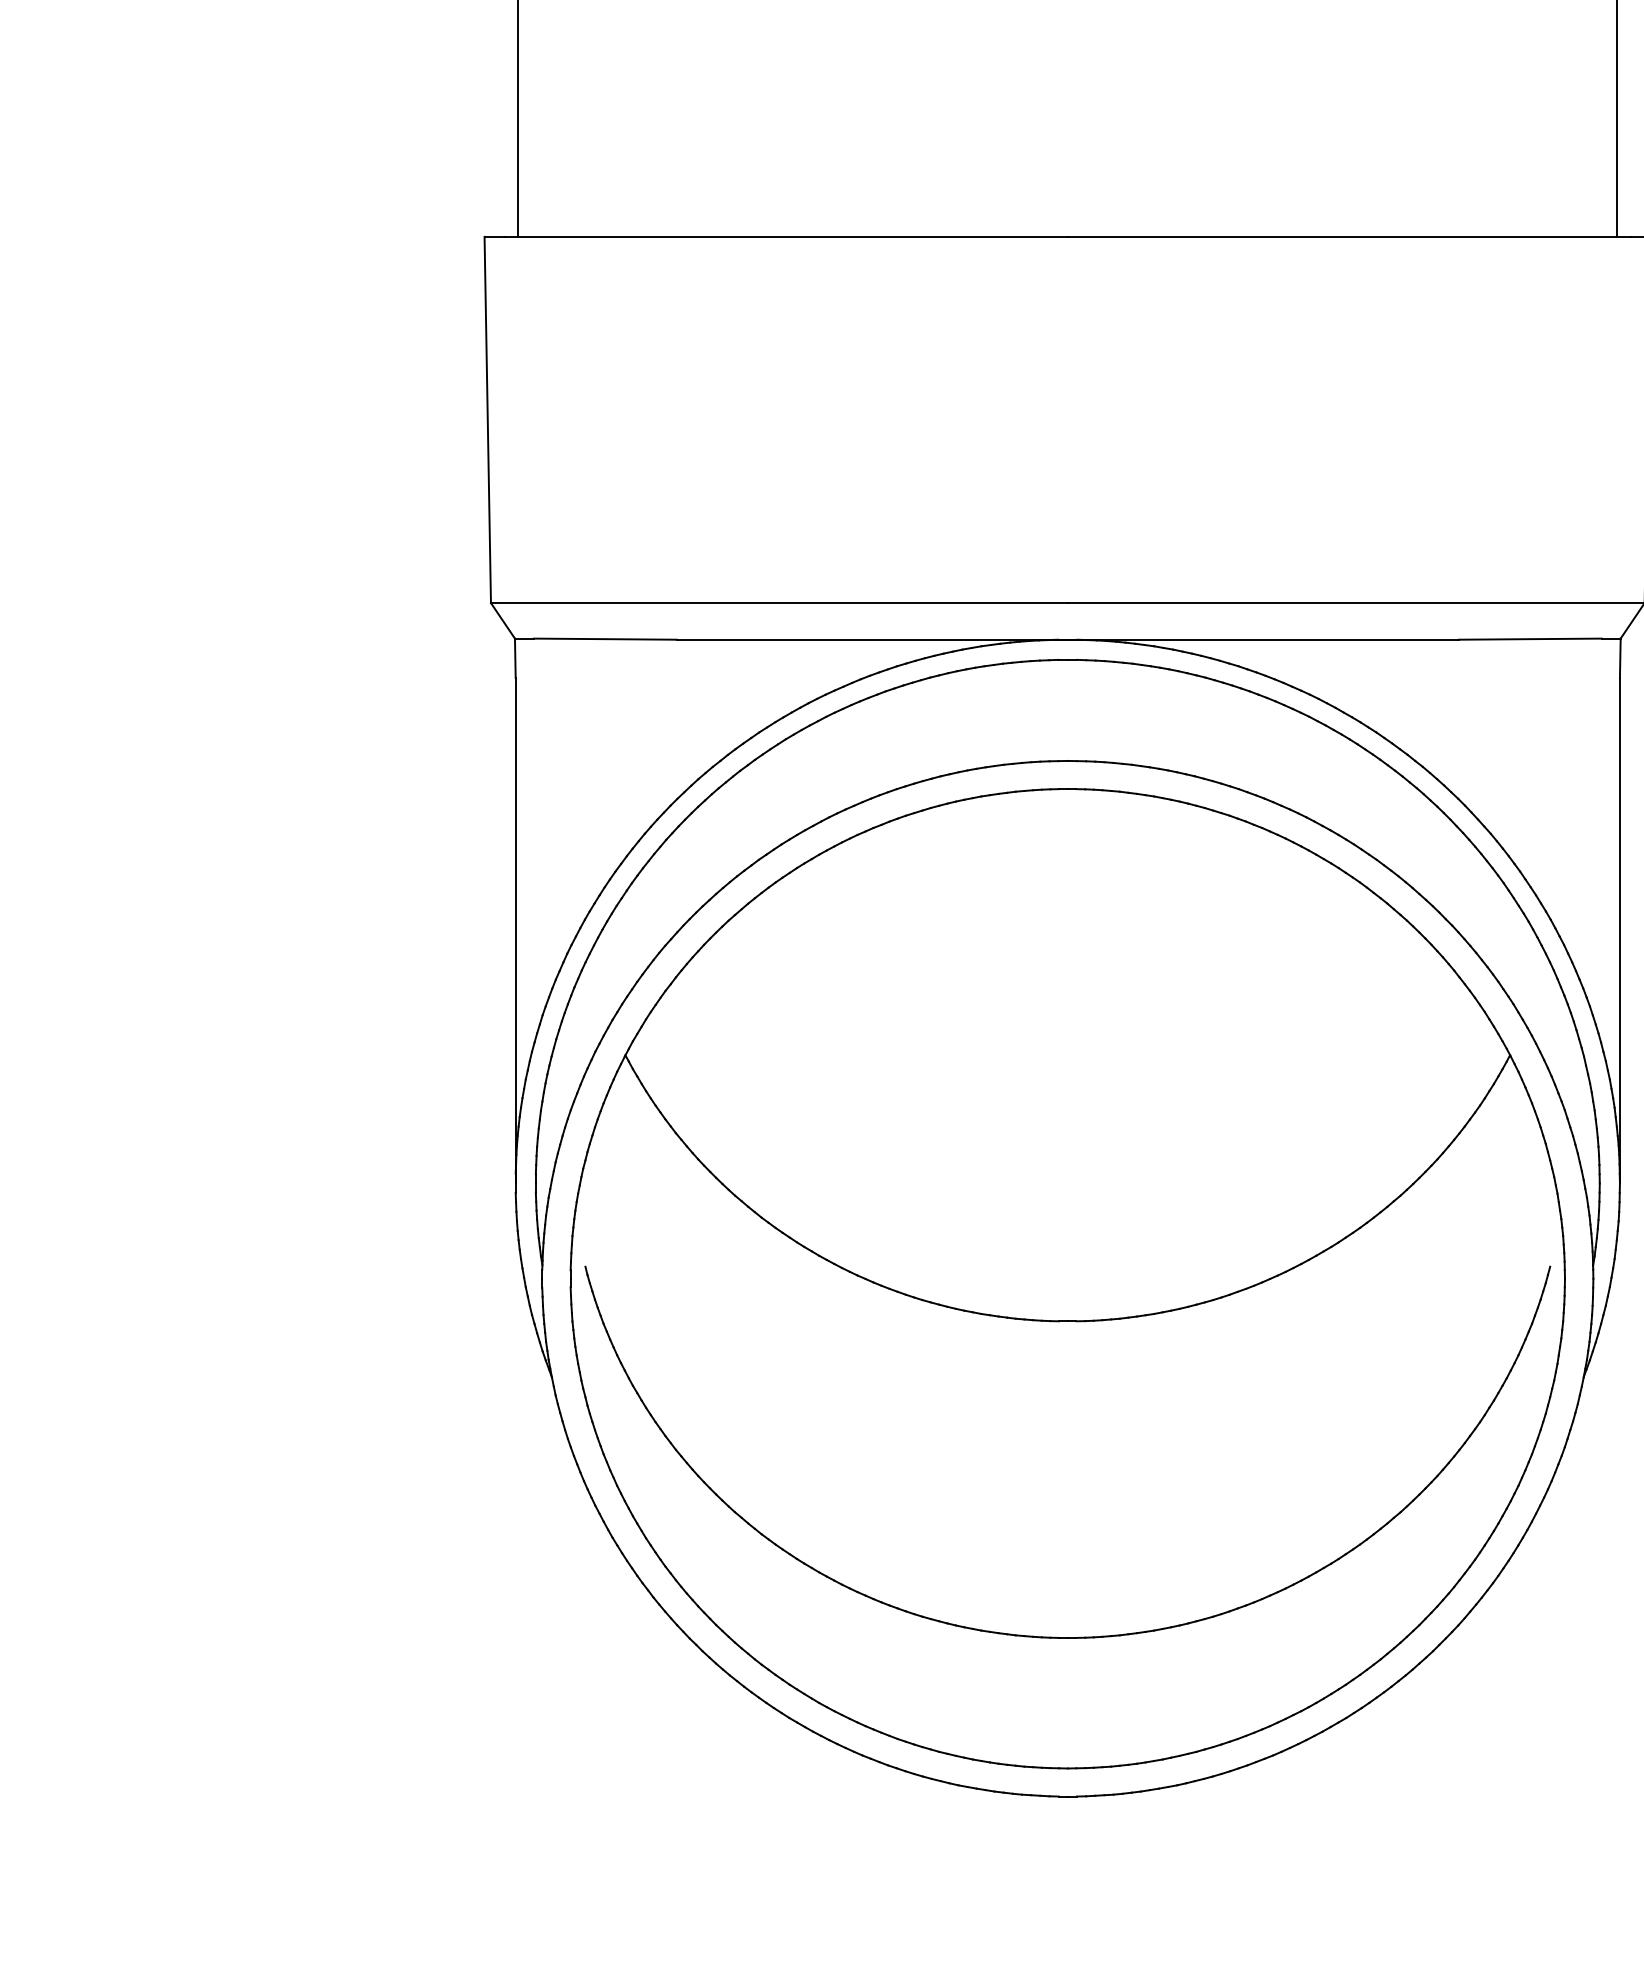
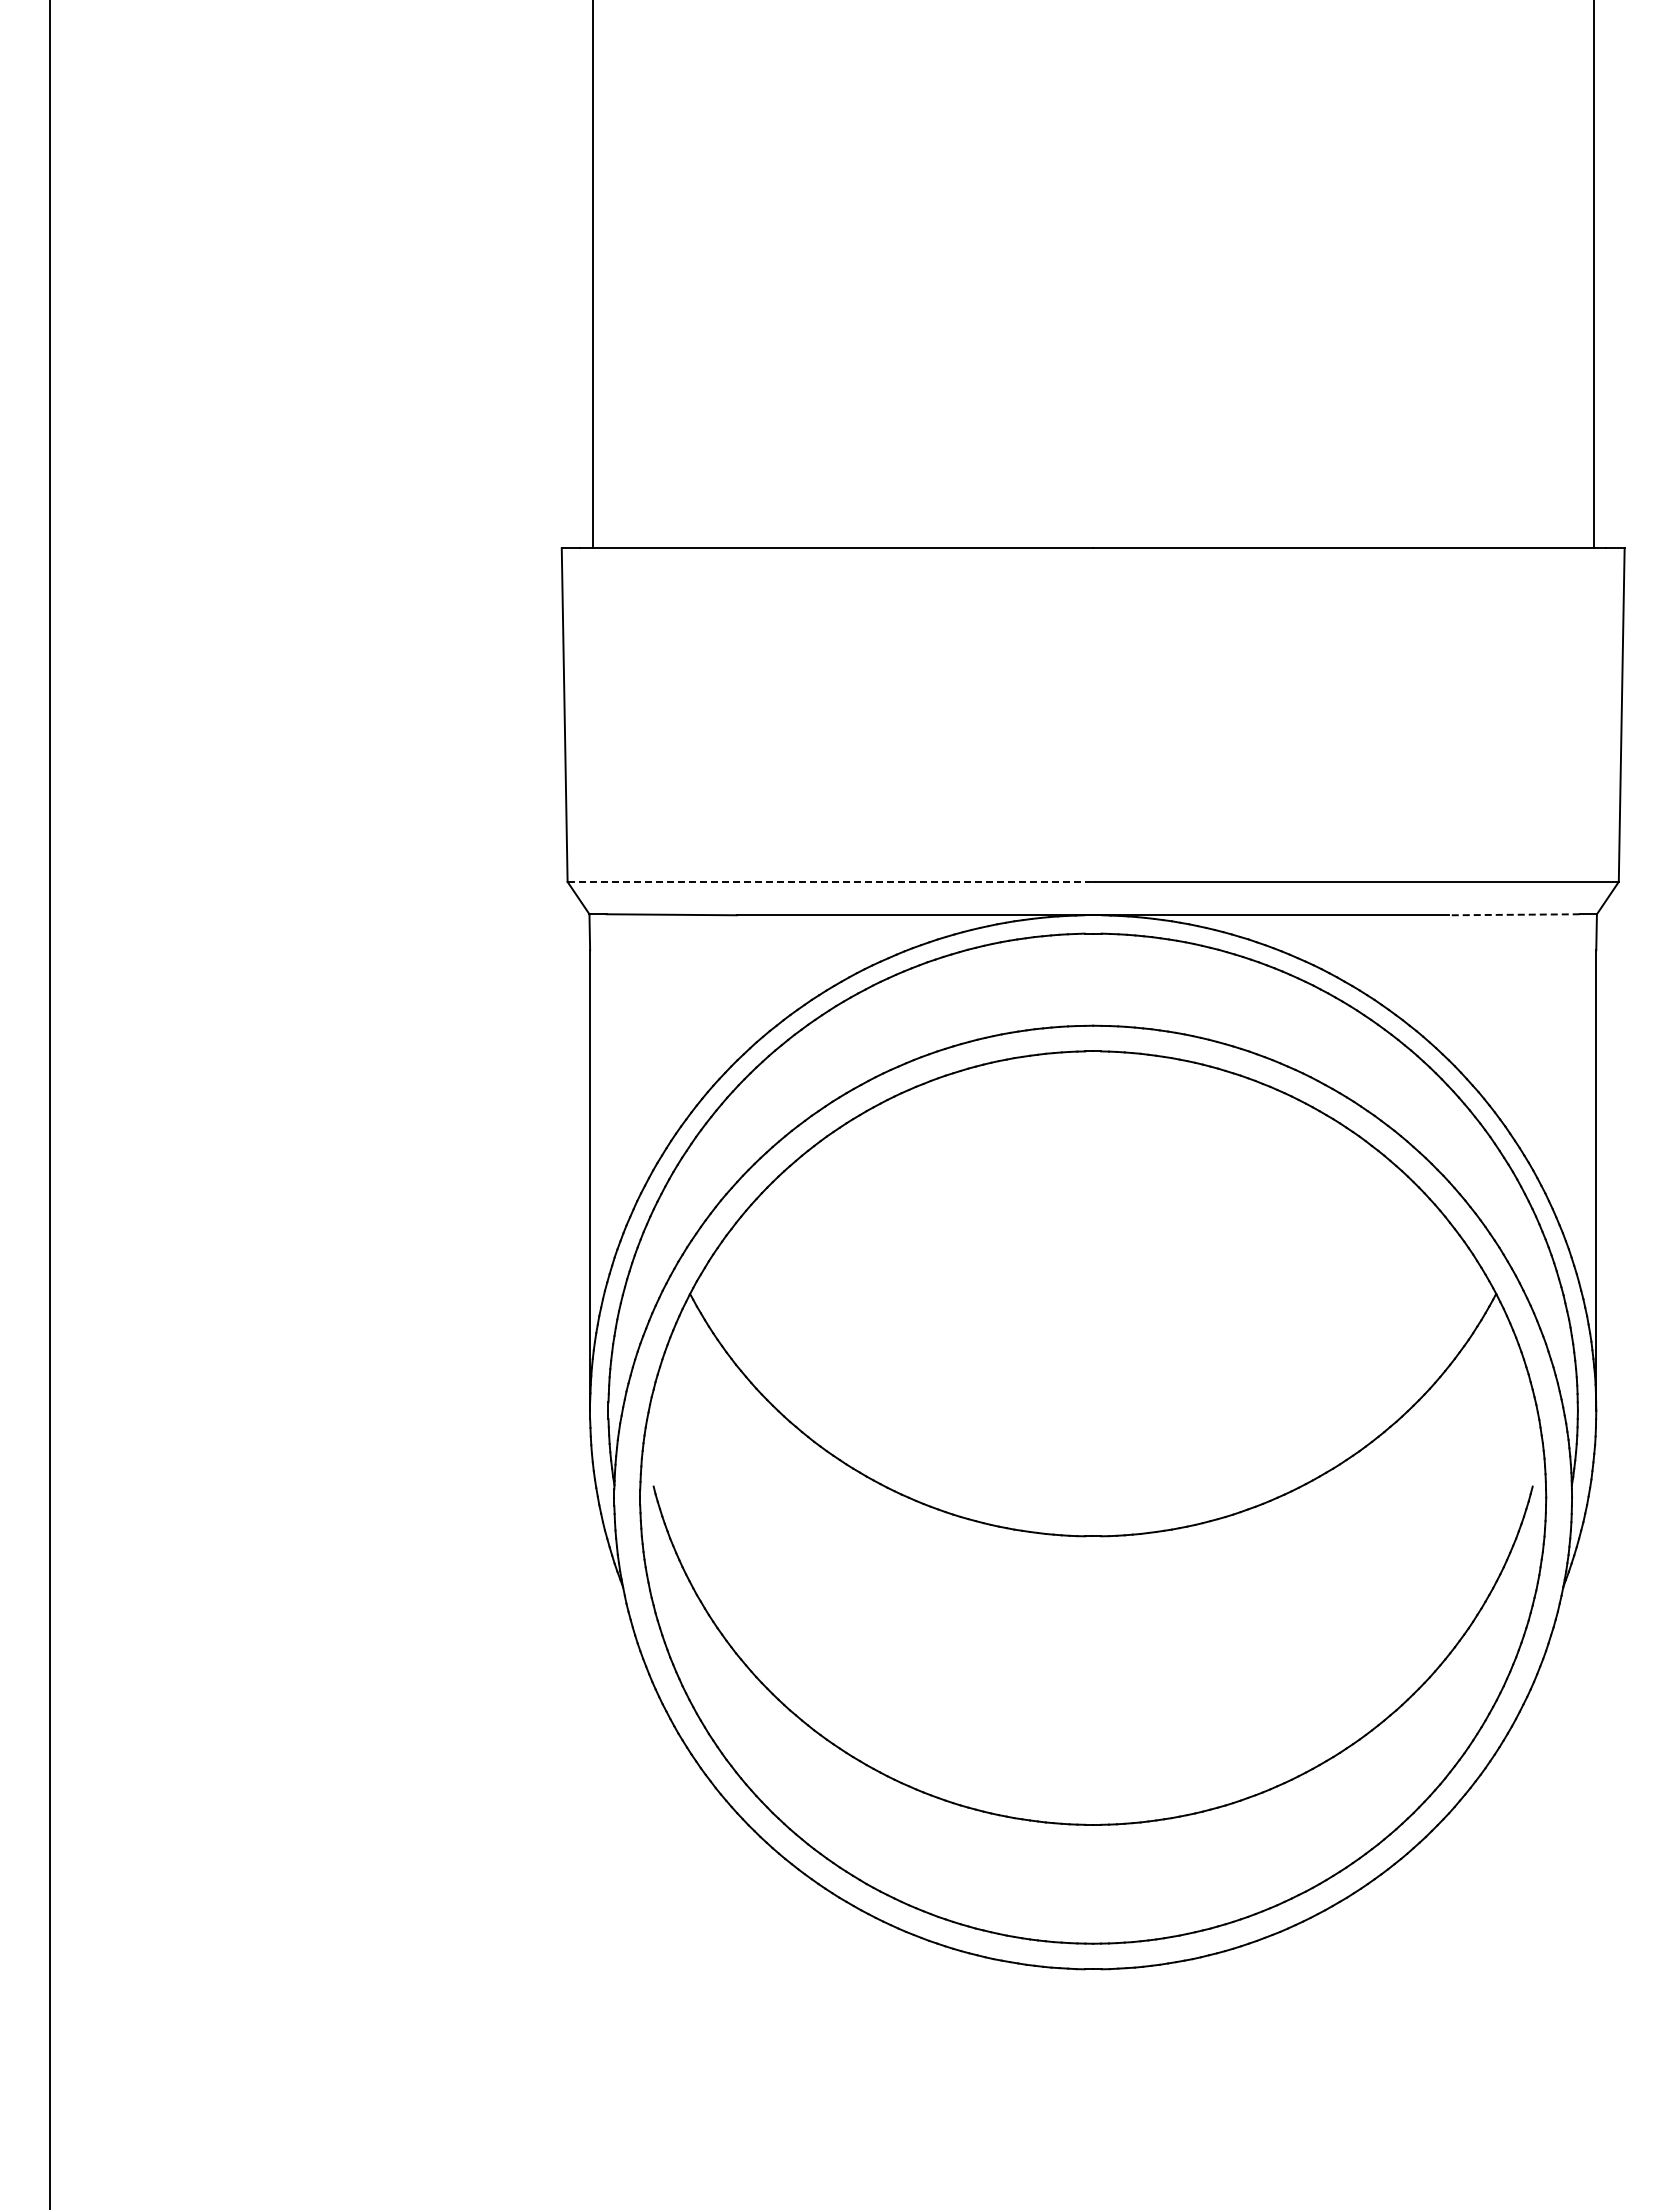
line: (779, 602) -> (830, 881), solid -> dashed
line: (1530, 638) -> (1514, 914), solid -> dashed

